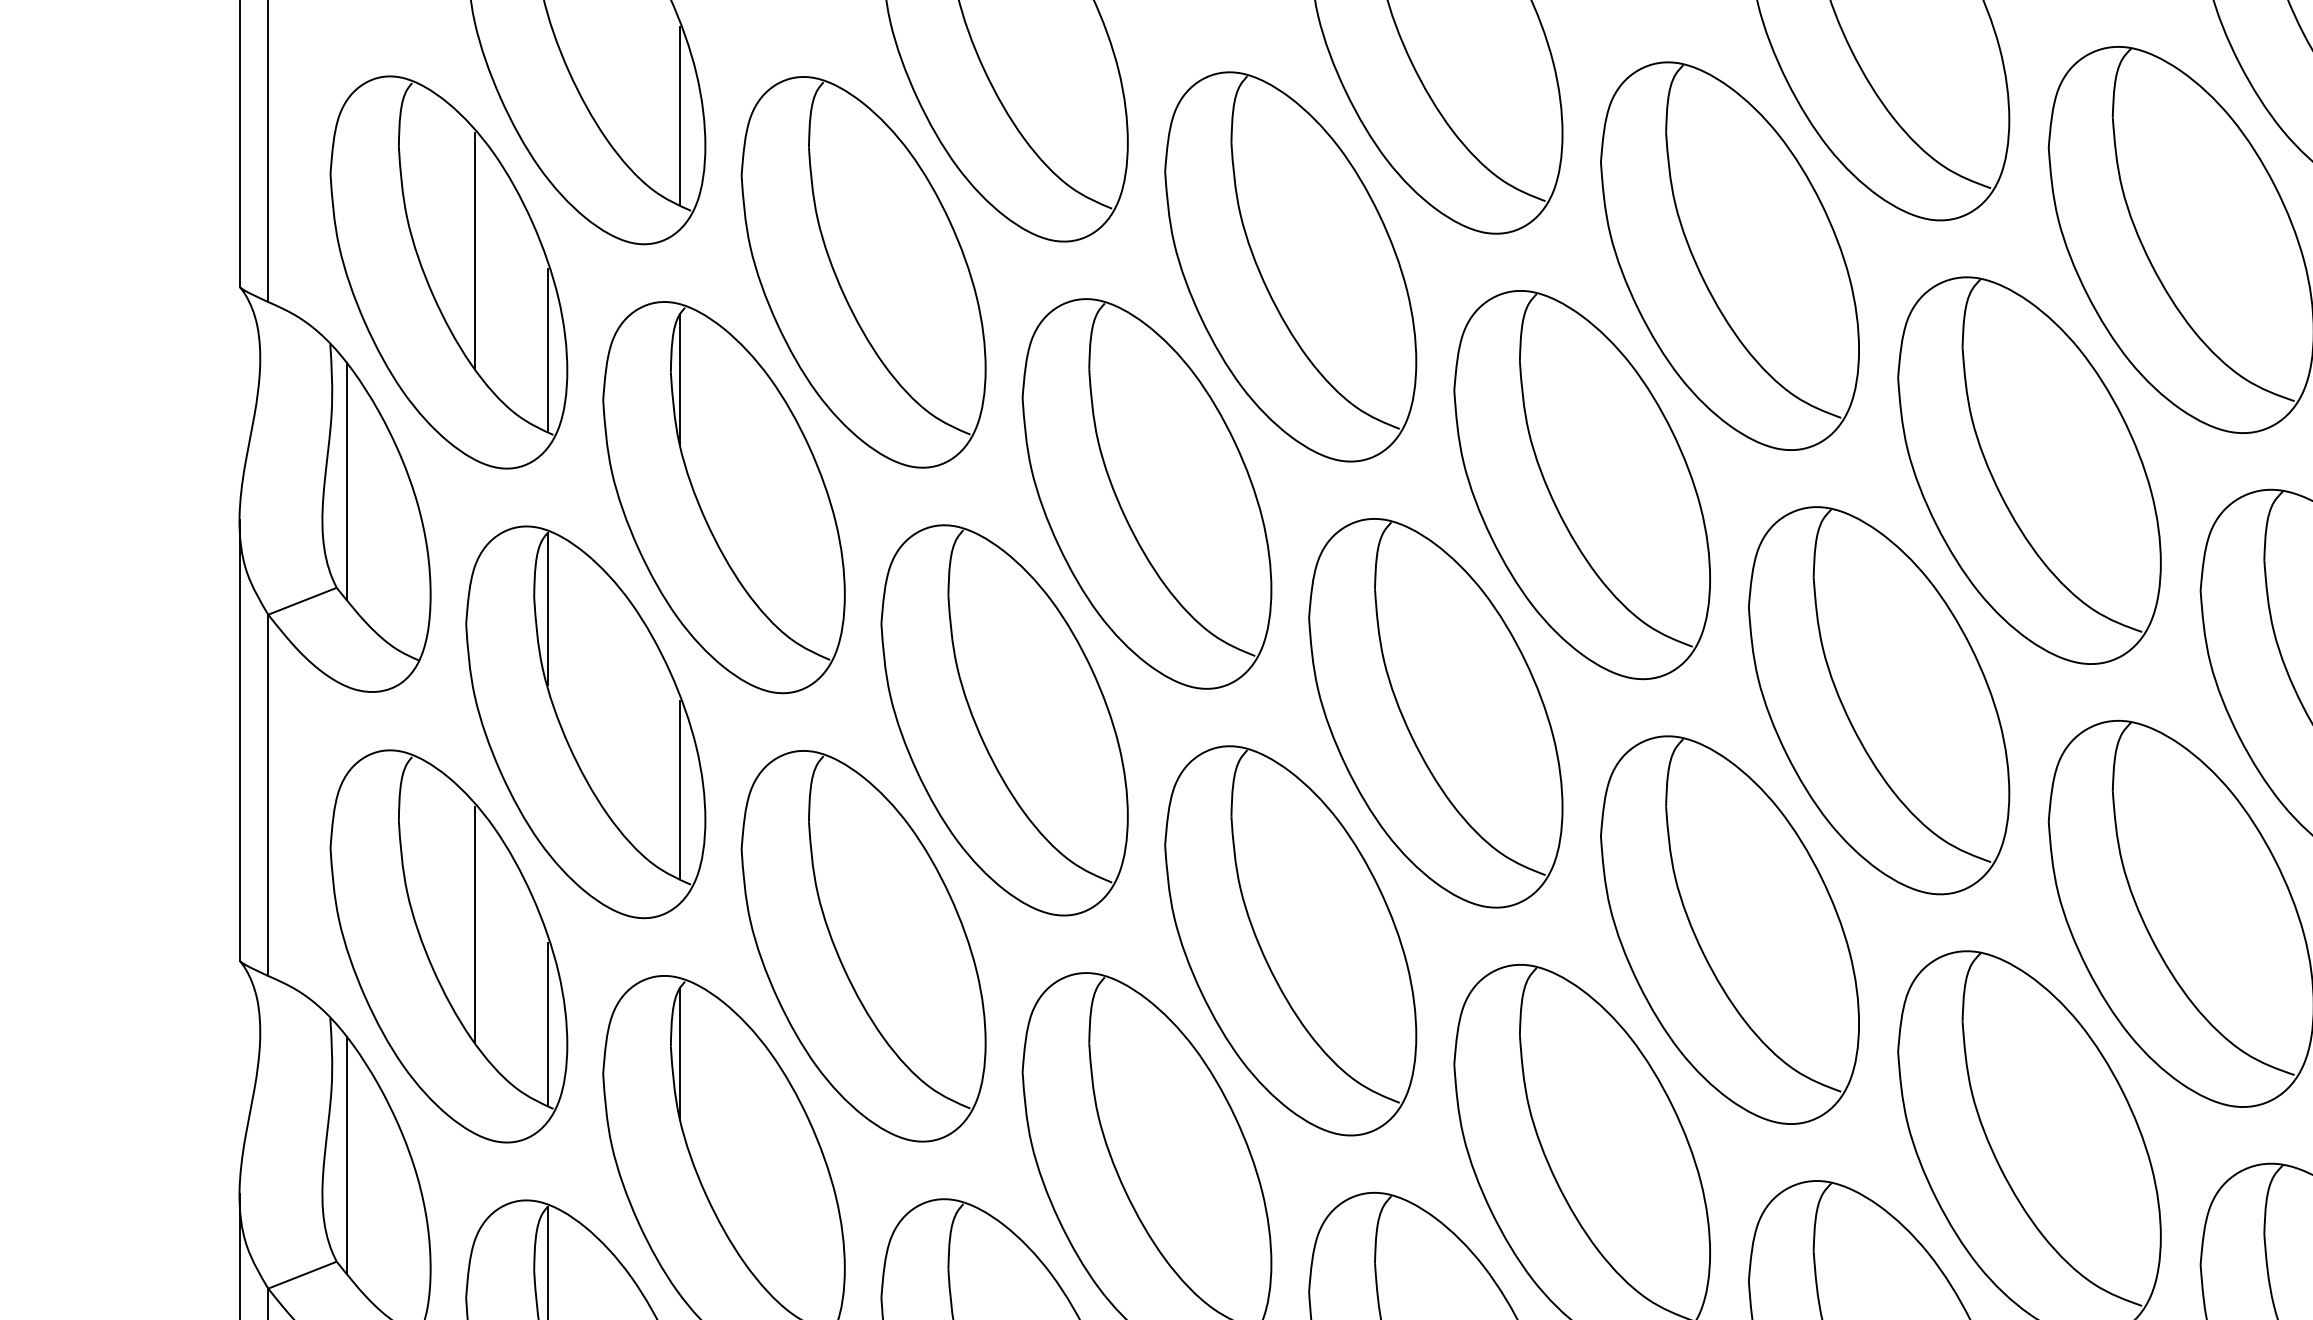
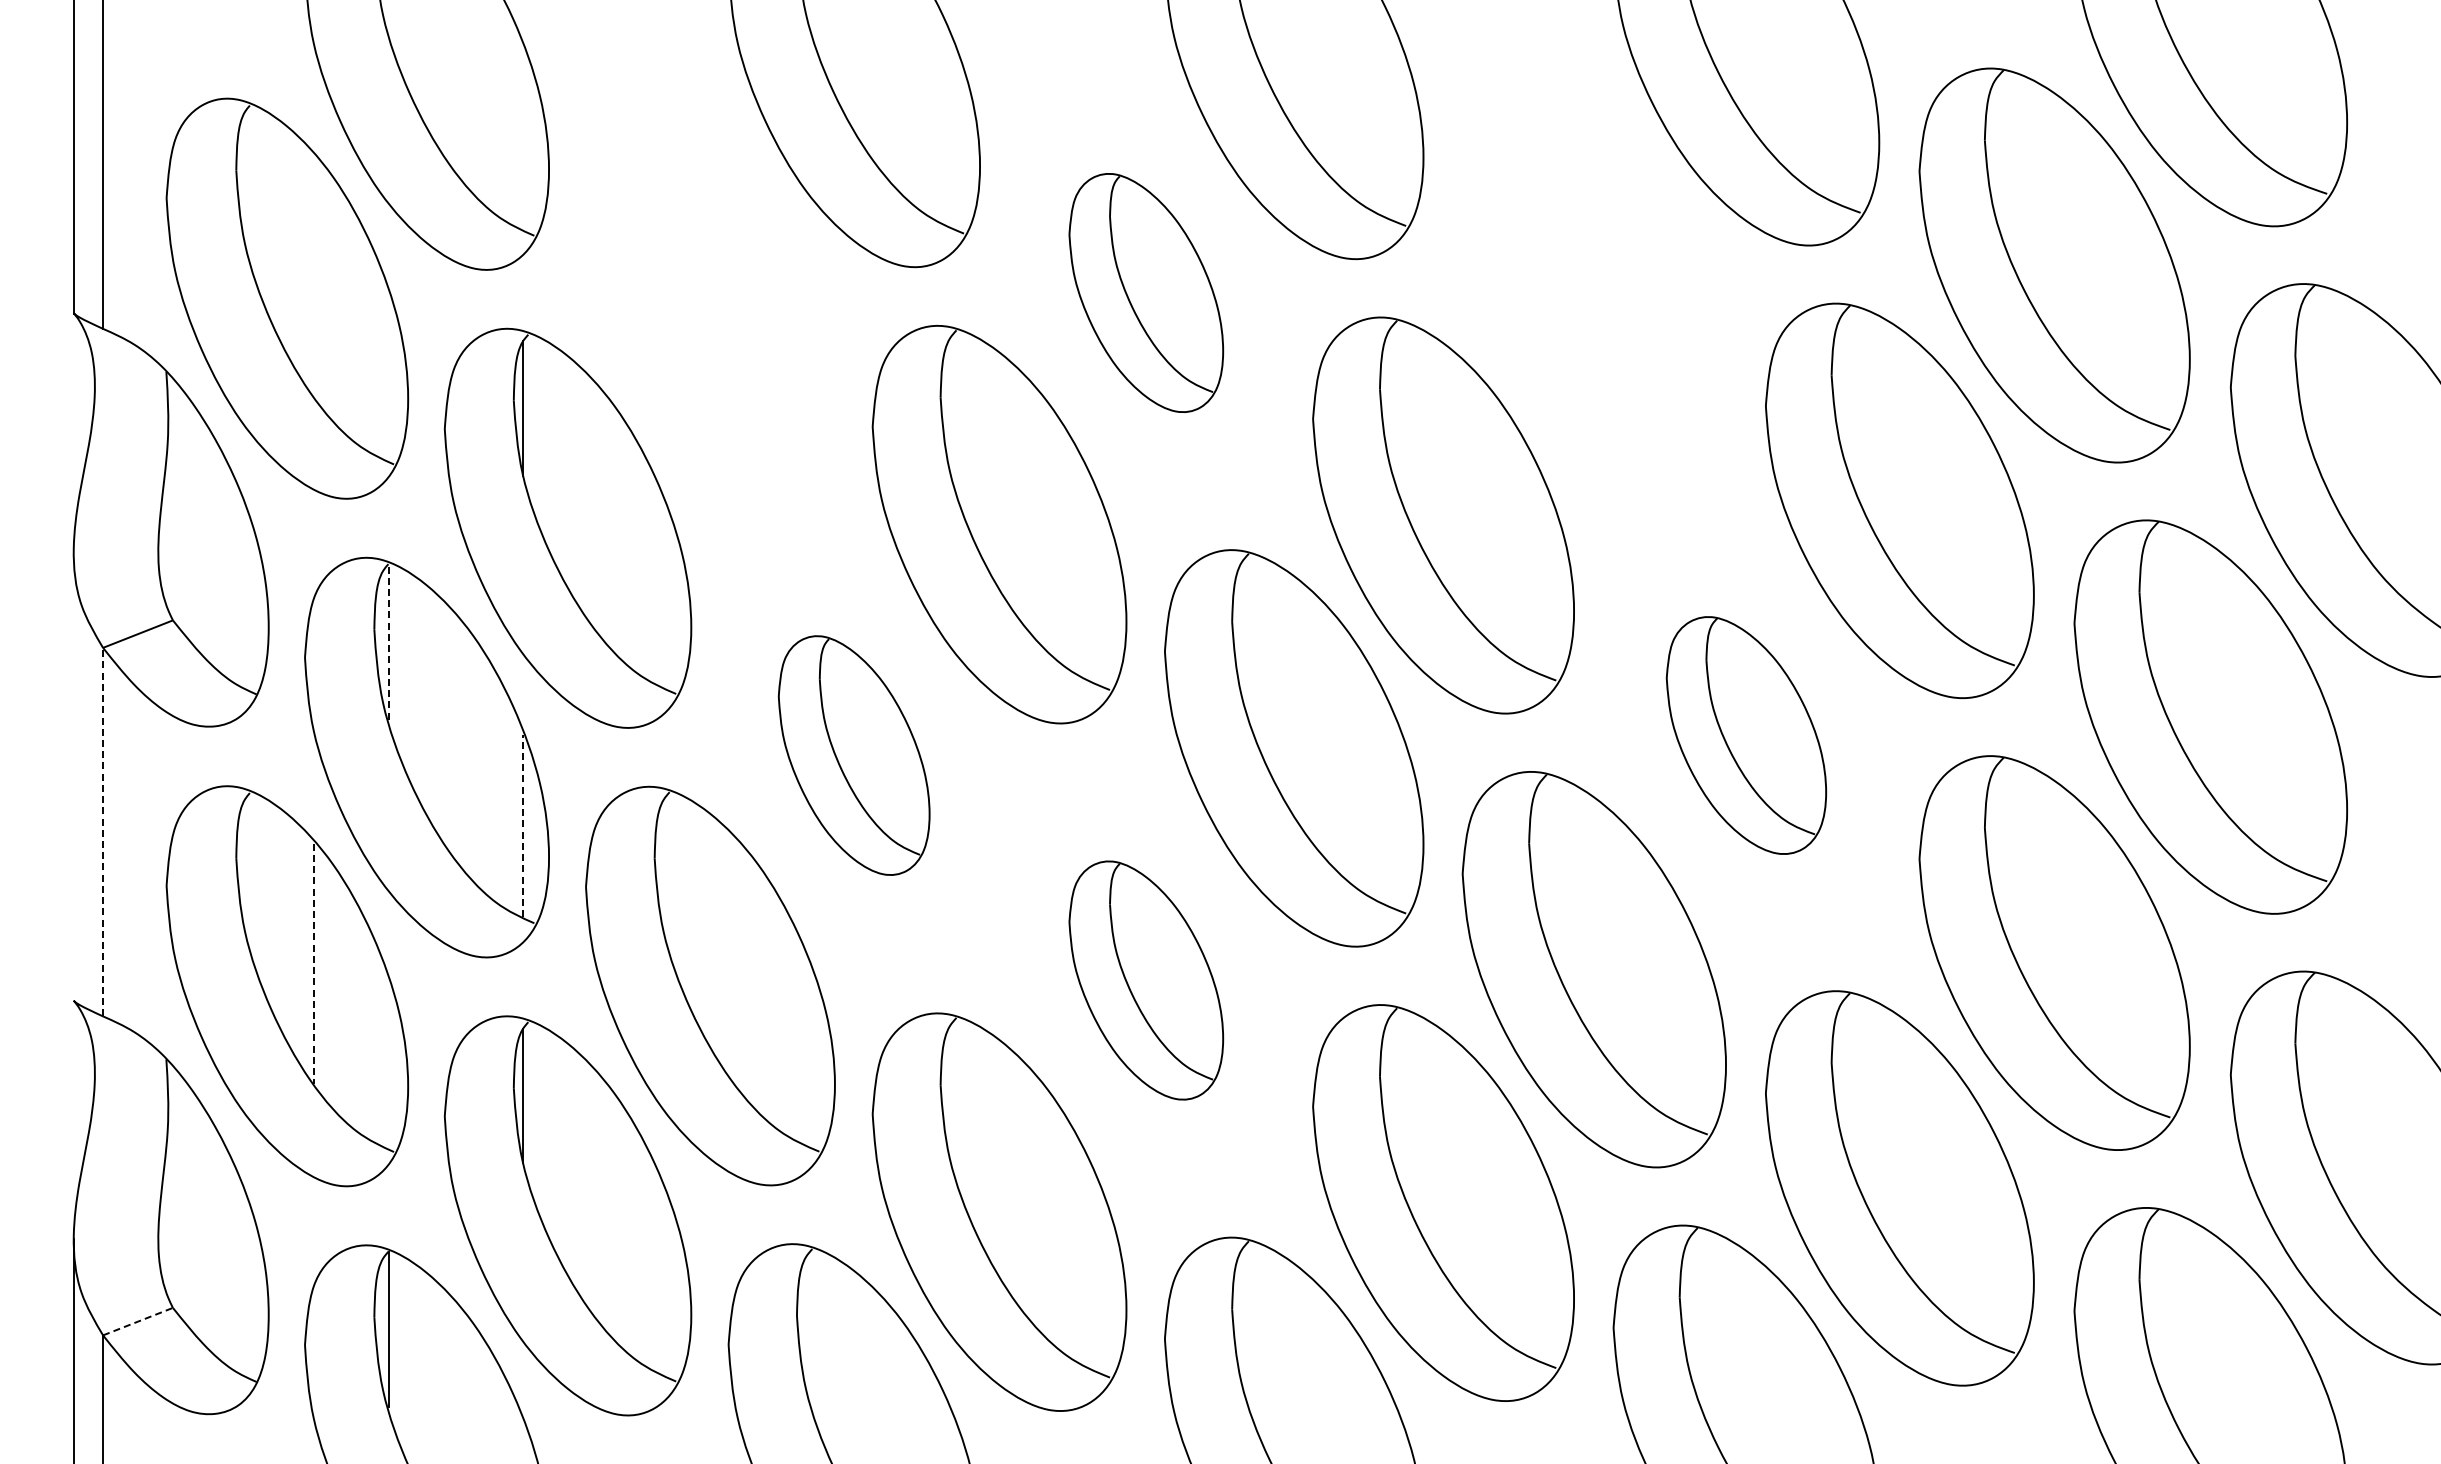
line: (680, 115) -> (523, 138), removed
line: (475, 250) -> (314, 276), removed
part: (1729, 255) -> (1593, 281), removed
part: (1291, 266) -> (1146, 292), size x0.6
part: (863, 272) -> (710, 298), removed
line: (548, 349) -> (388, 377), removed
line: (347, 481) -> (183, 511), removed
line: (548, 608) -> (388, 641), solid -> dashed
part: (1879, 700) -> (1746, 735), size x0.6
part: (1003, 720) -> (853, 755), size x0.6
line: (239, 740) -> (73, 776), removed
line: (680, 789) -> (523, 826), solid -> dashed
line: (268, 794) -> (103, 831), solid -> dashed
line: (475, 925) -> (314, 964), solid -> dashed
part: (1291, 940) -> (1146, 980), size x0.6
line: (548, 1024) -> (388, 1065), removed
line: (347, 1154) -> (183, 1198), removed
line: (302, 1275) -> (138, 1321), solid -> dashed

